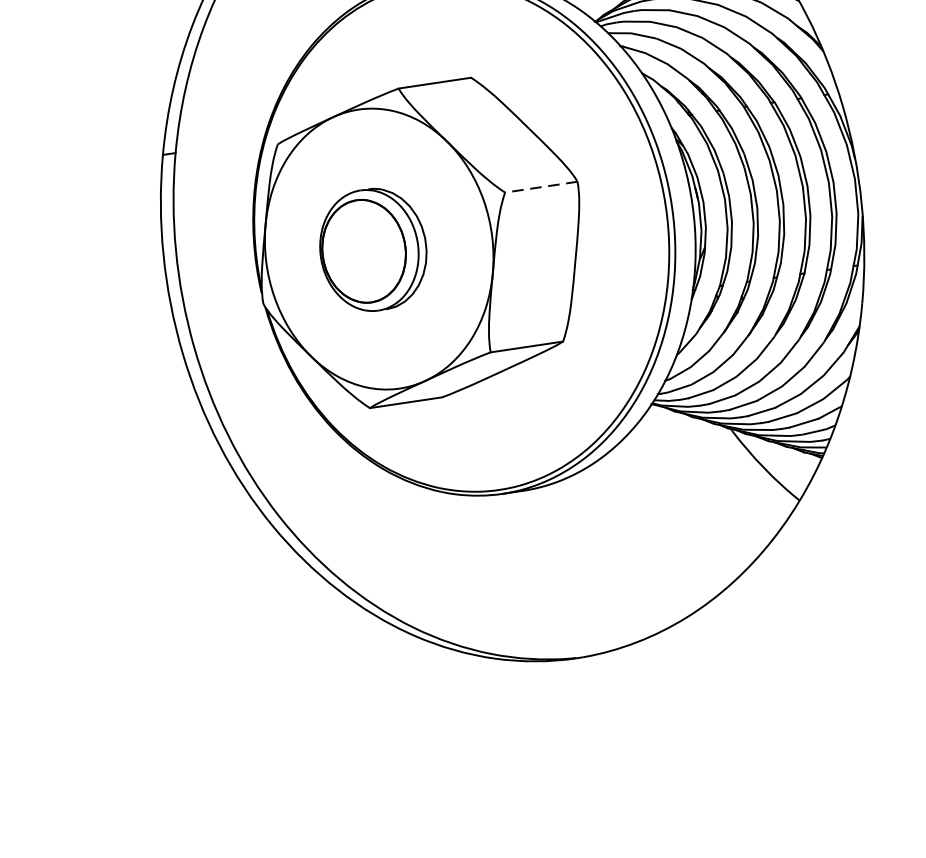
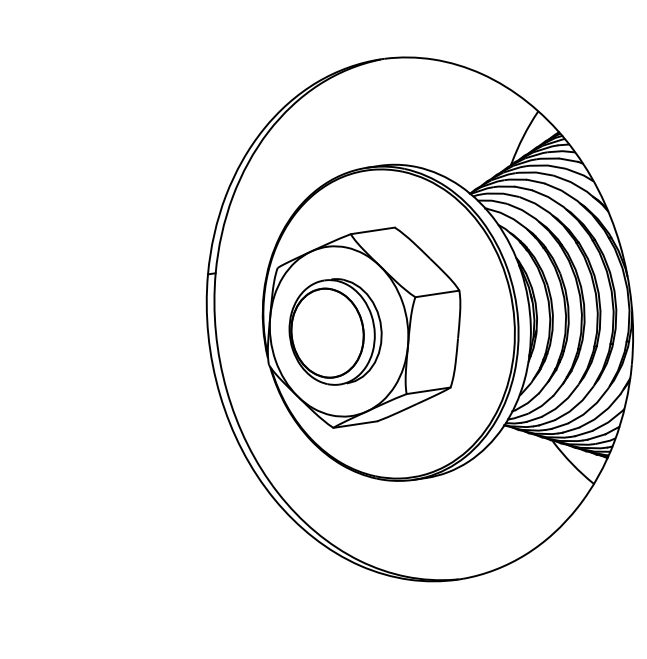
line: (539, 188) -> (436, 294), dashed -> solid
part: (373, 249) -> (335, 331), size x1.43

